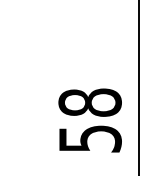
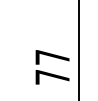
text: (90, 119) -> (52, 66), 58 -> 77

